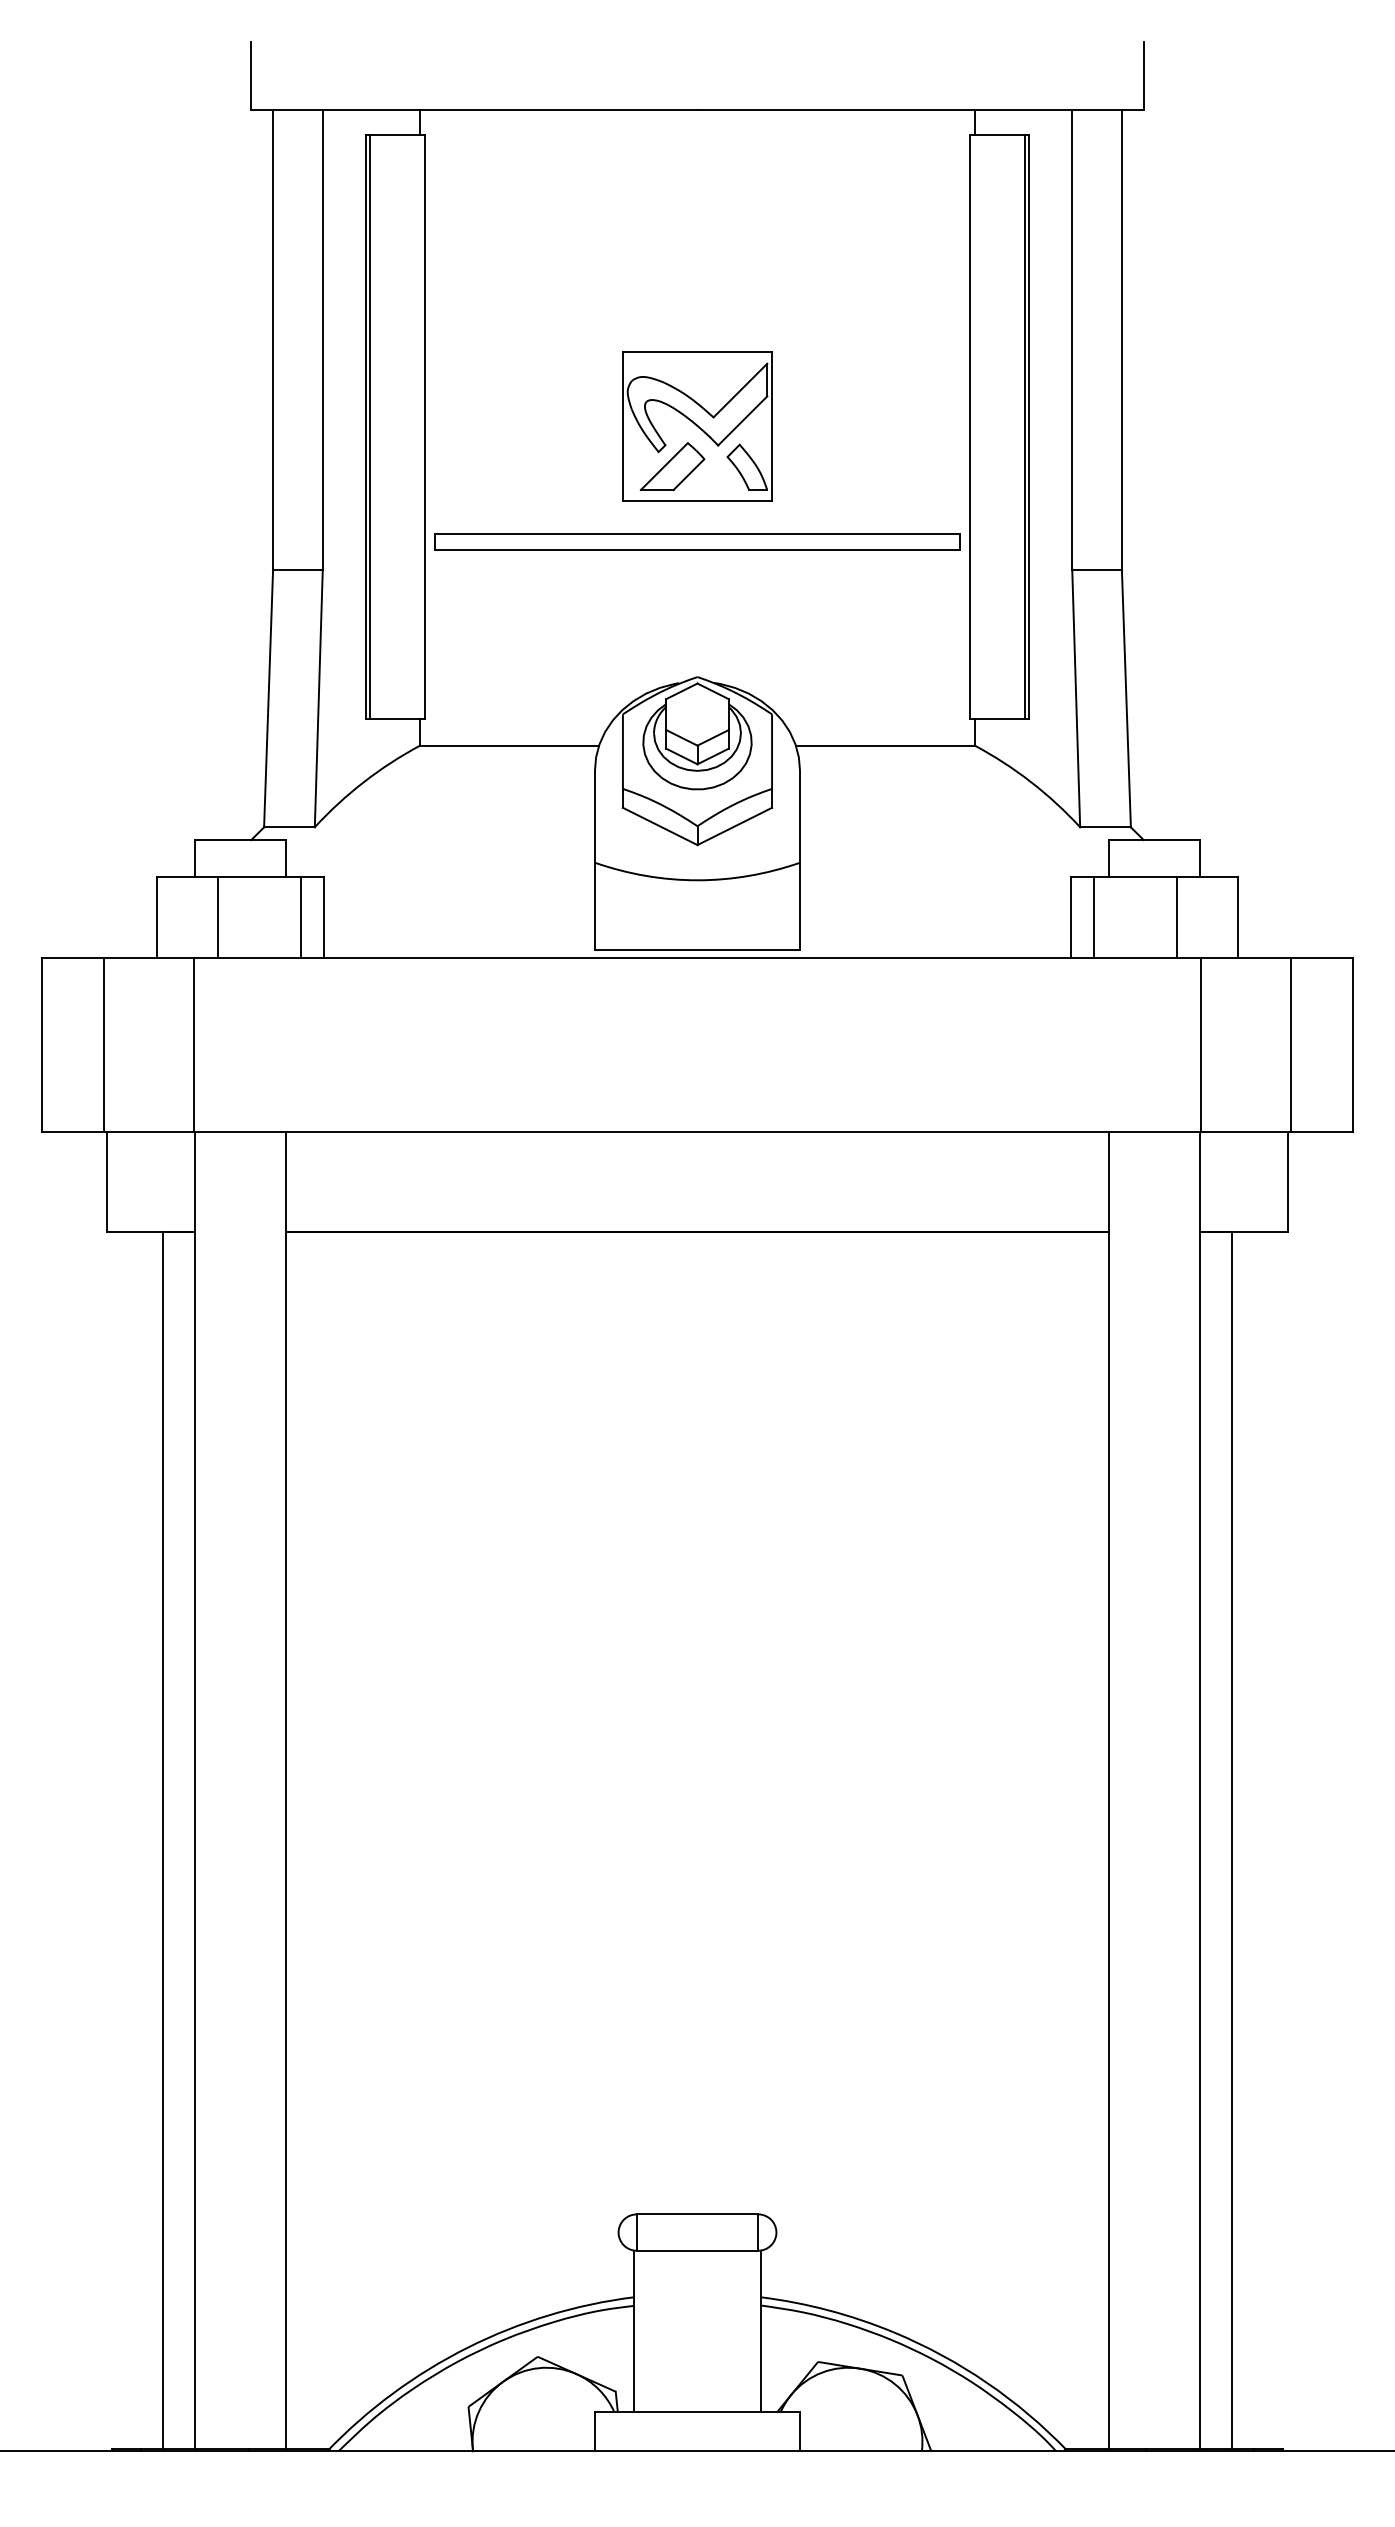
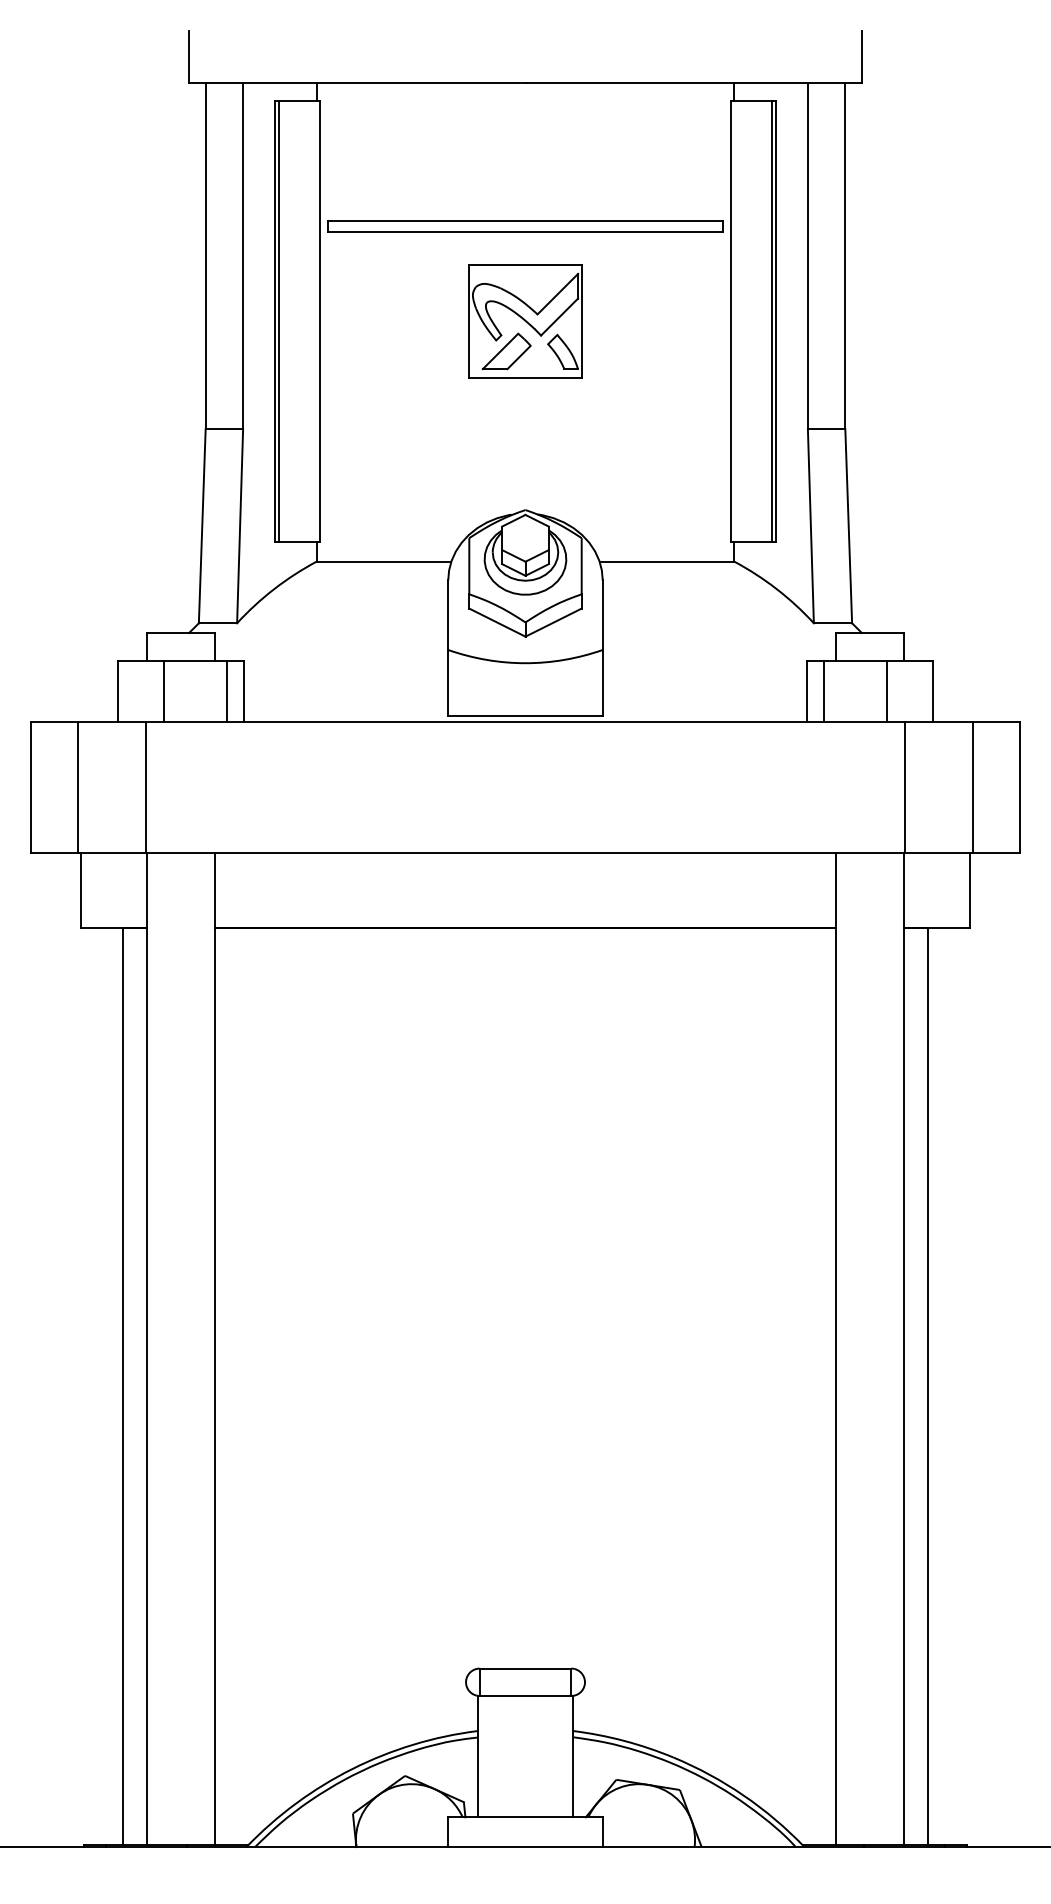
part: (697, 541) -> (525, 226), moved

